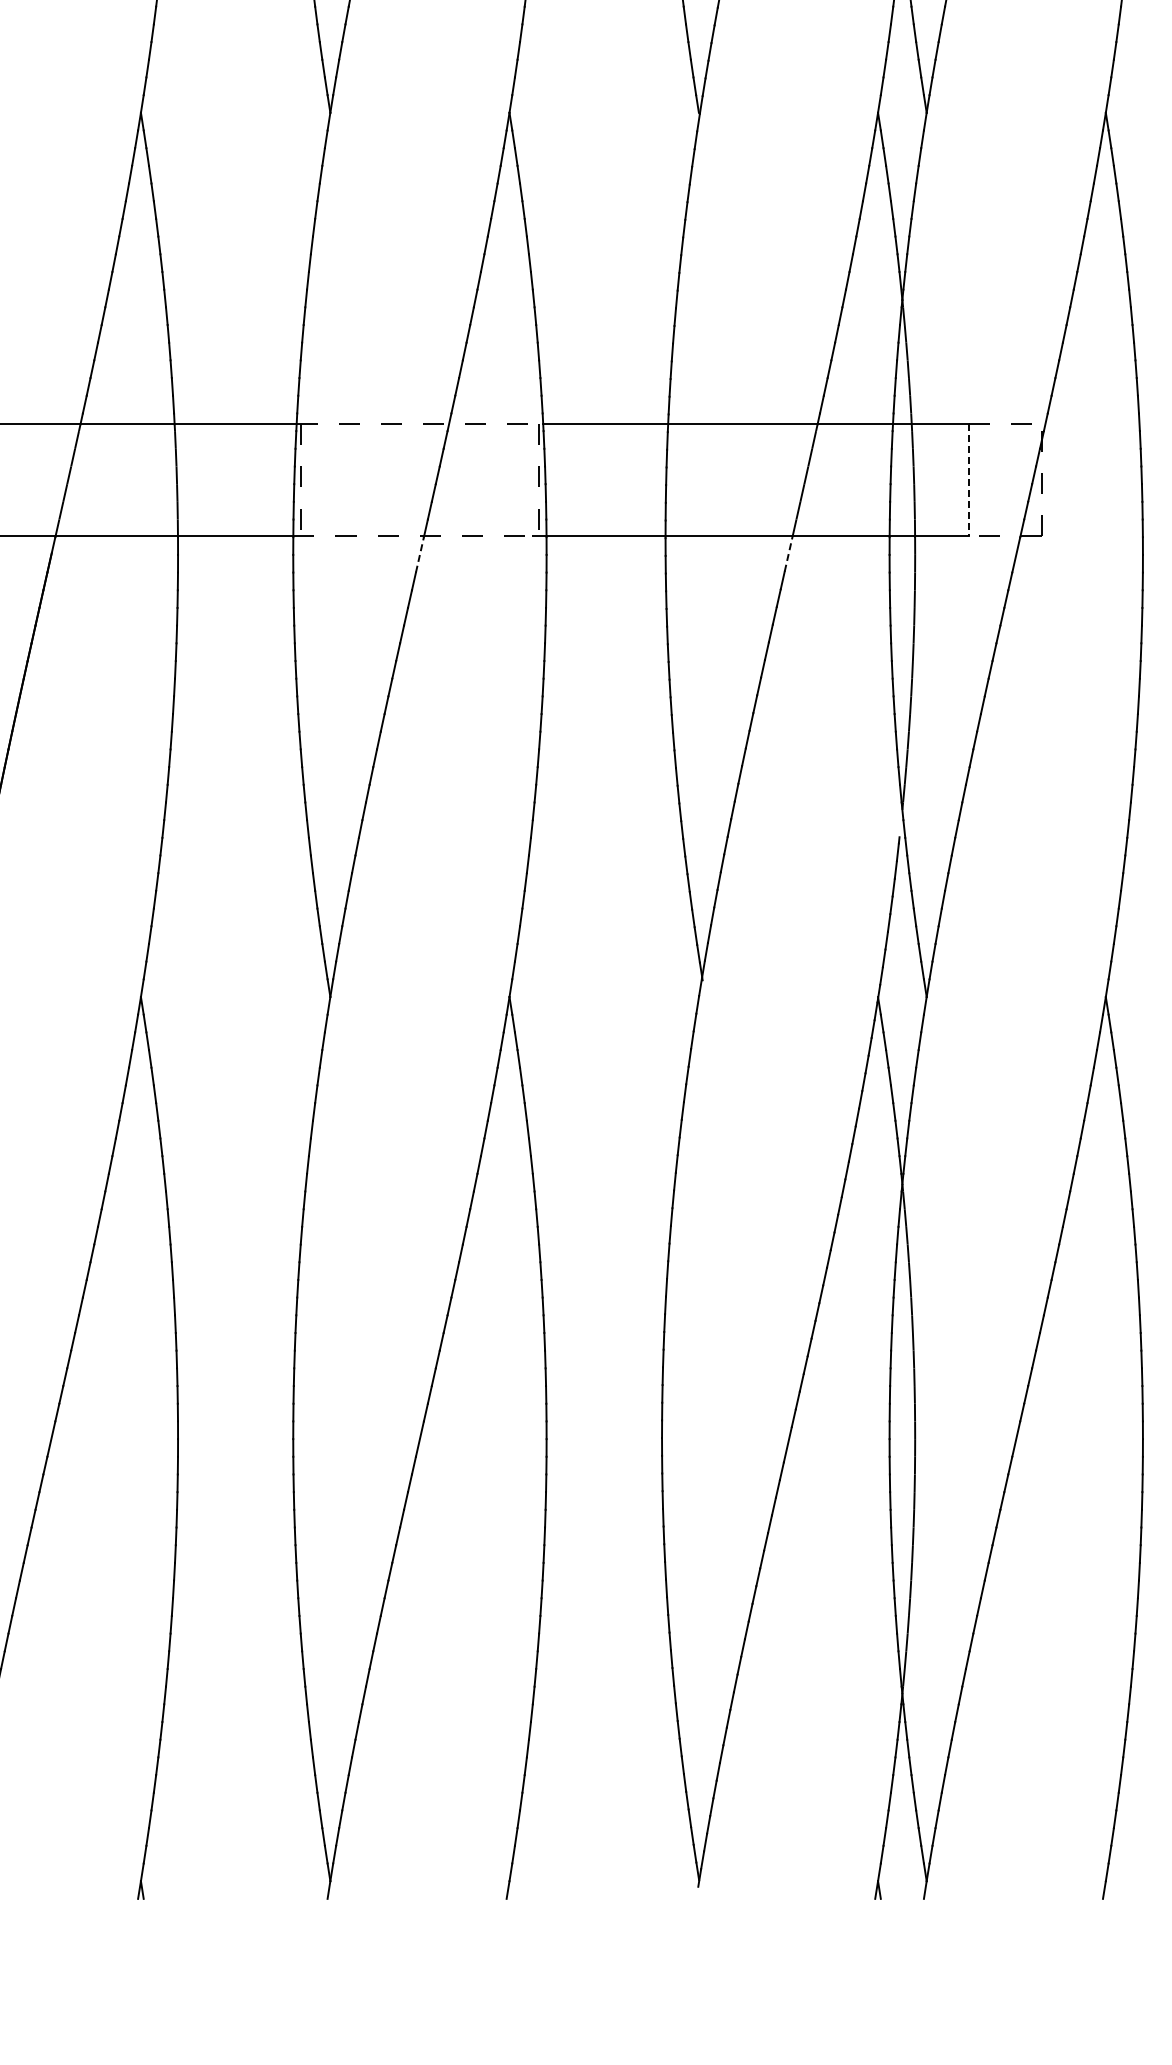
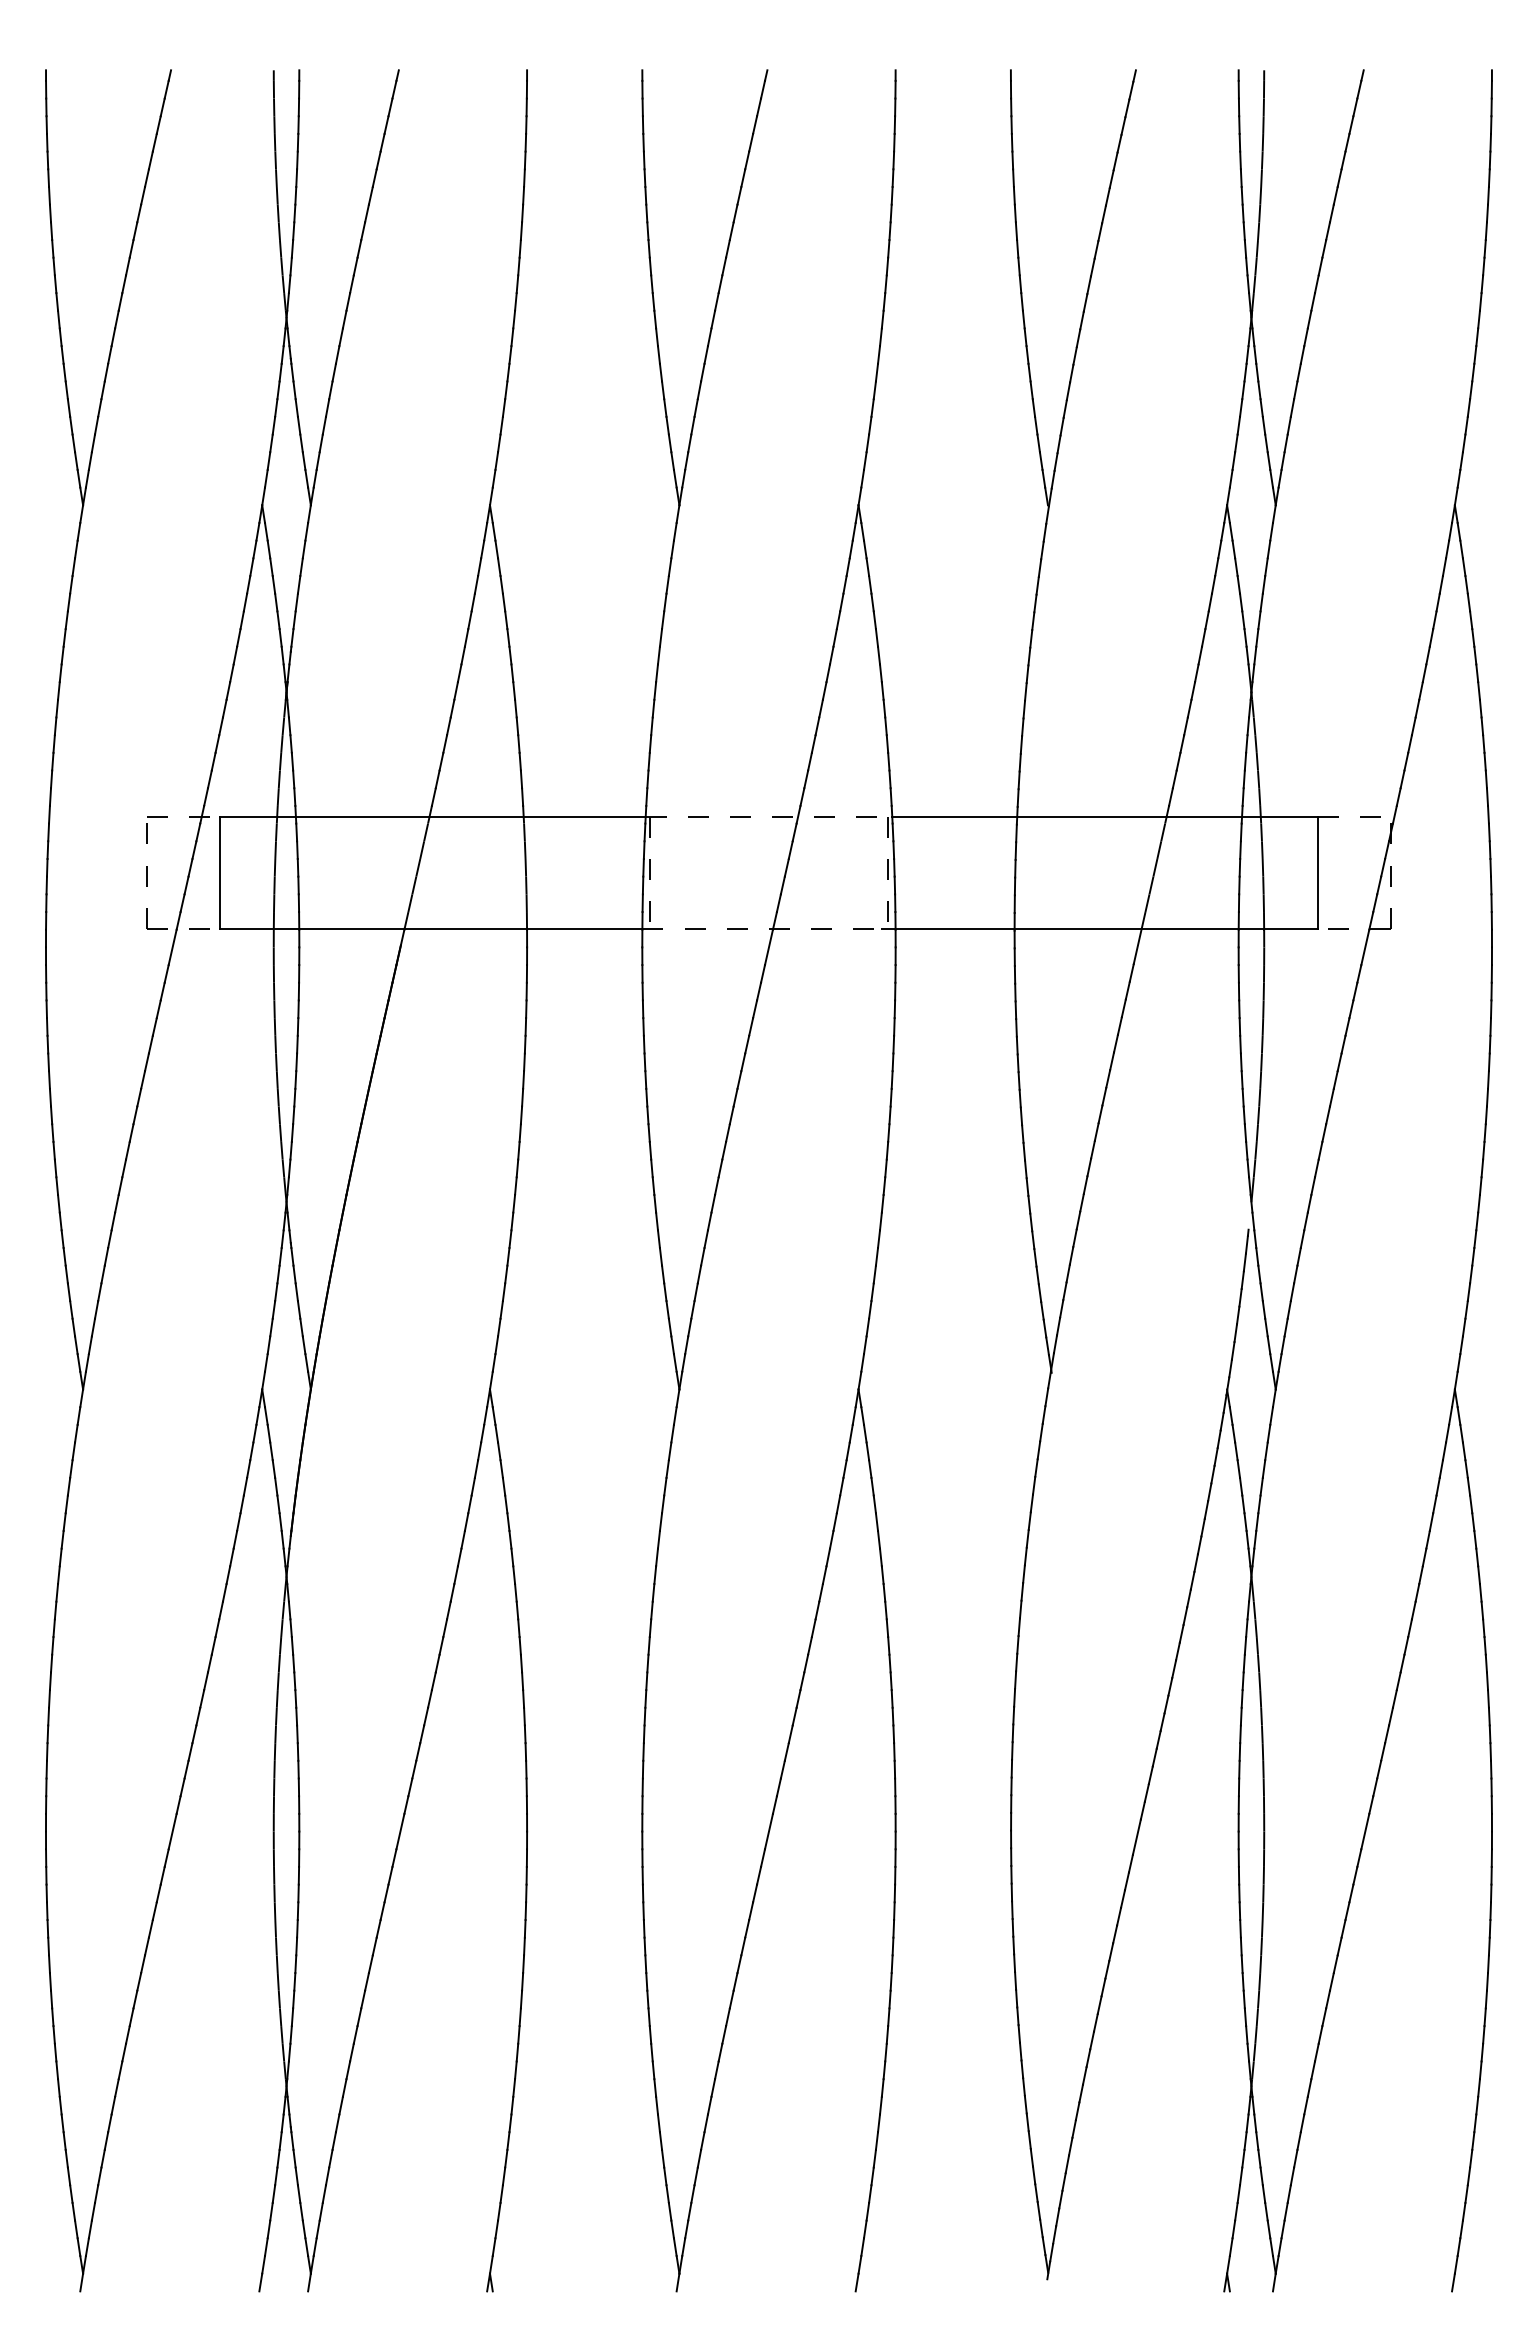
line: (968, 480) -> (1317, 872), dashed -> solid
line: (788, 553) -> (1137, 945), dashed -> solid
line: (420, 554) -> (769, 946), dashed -> solid

